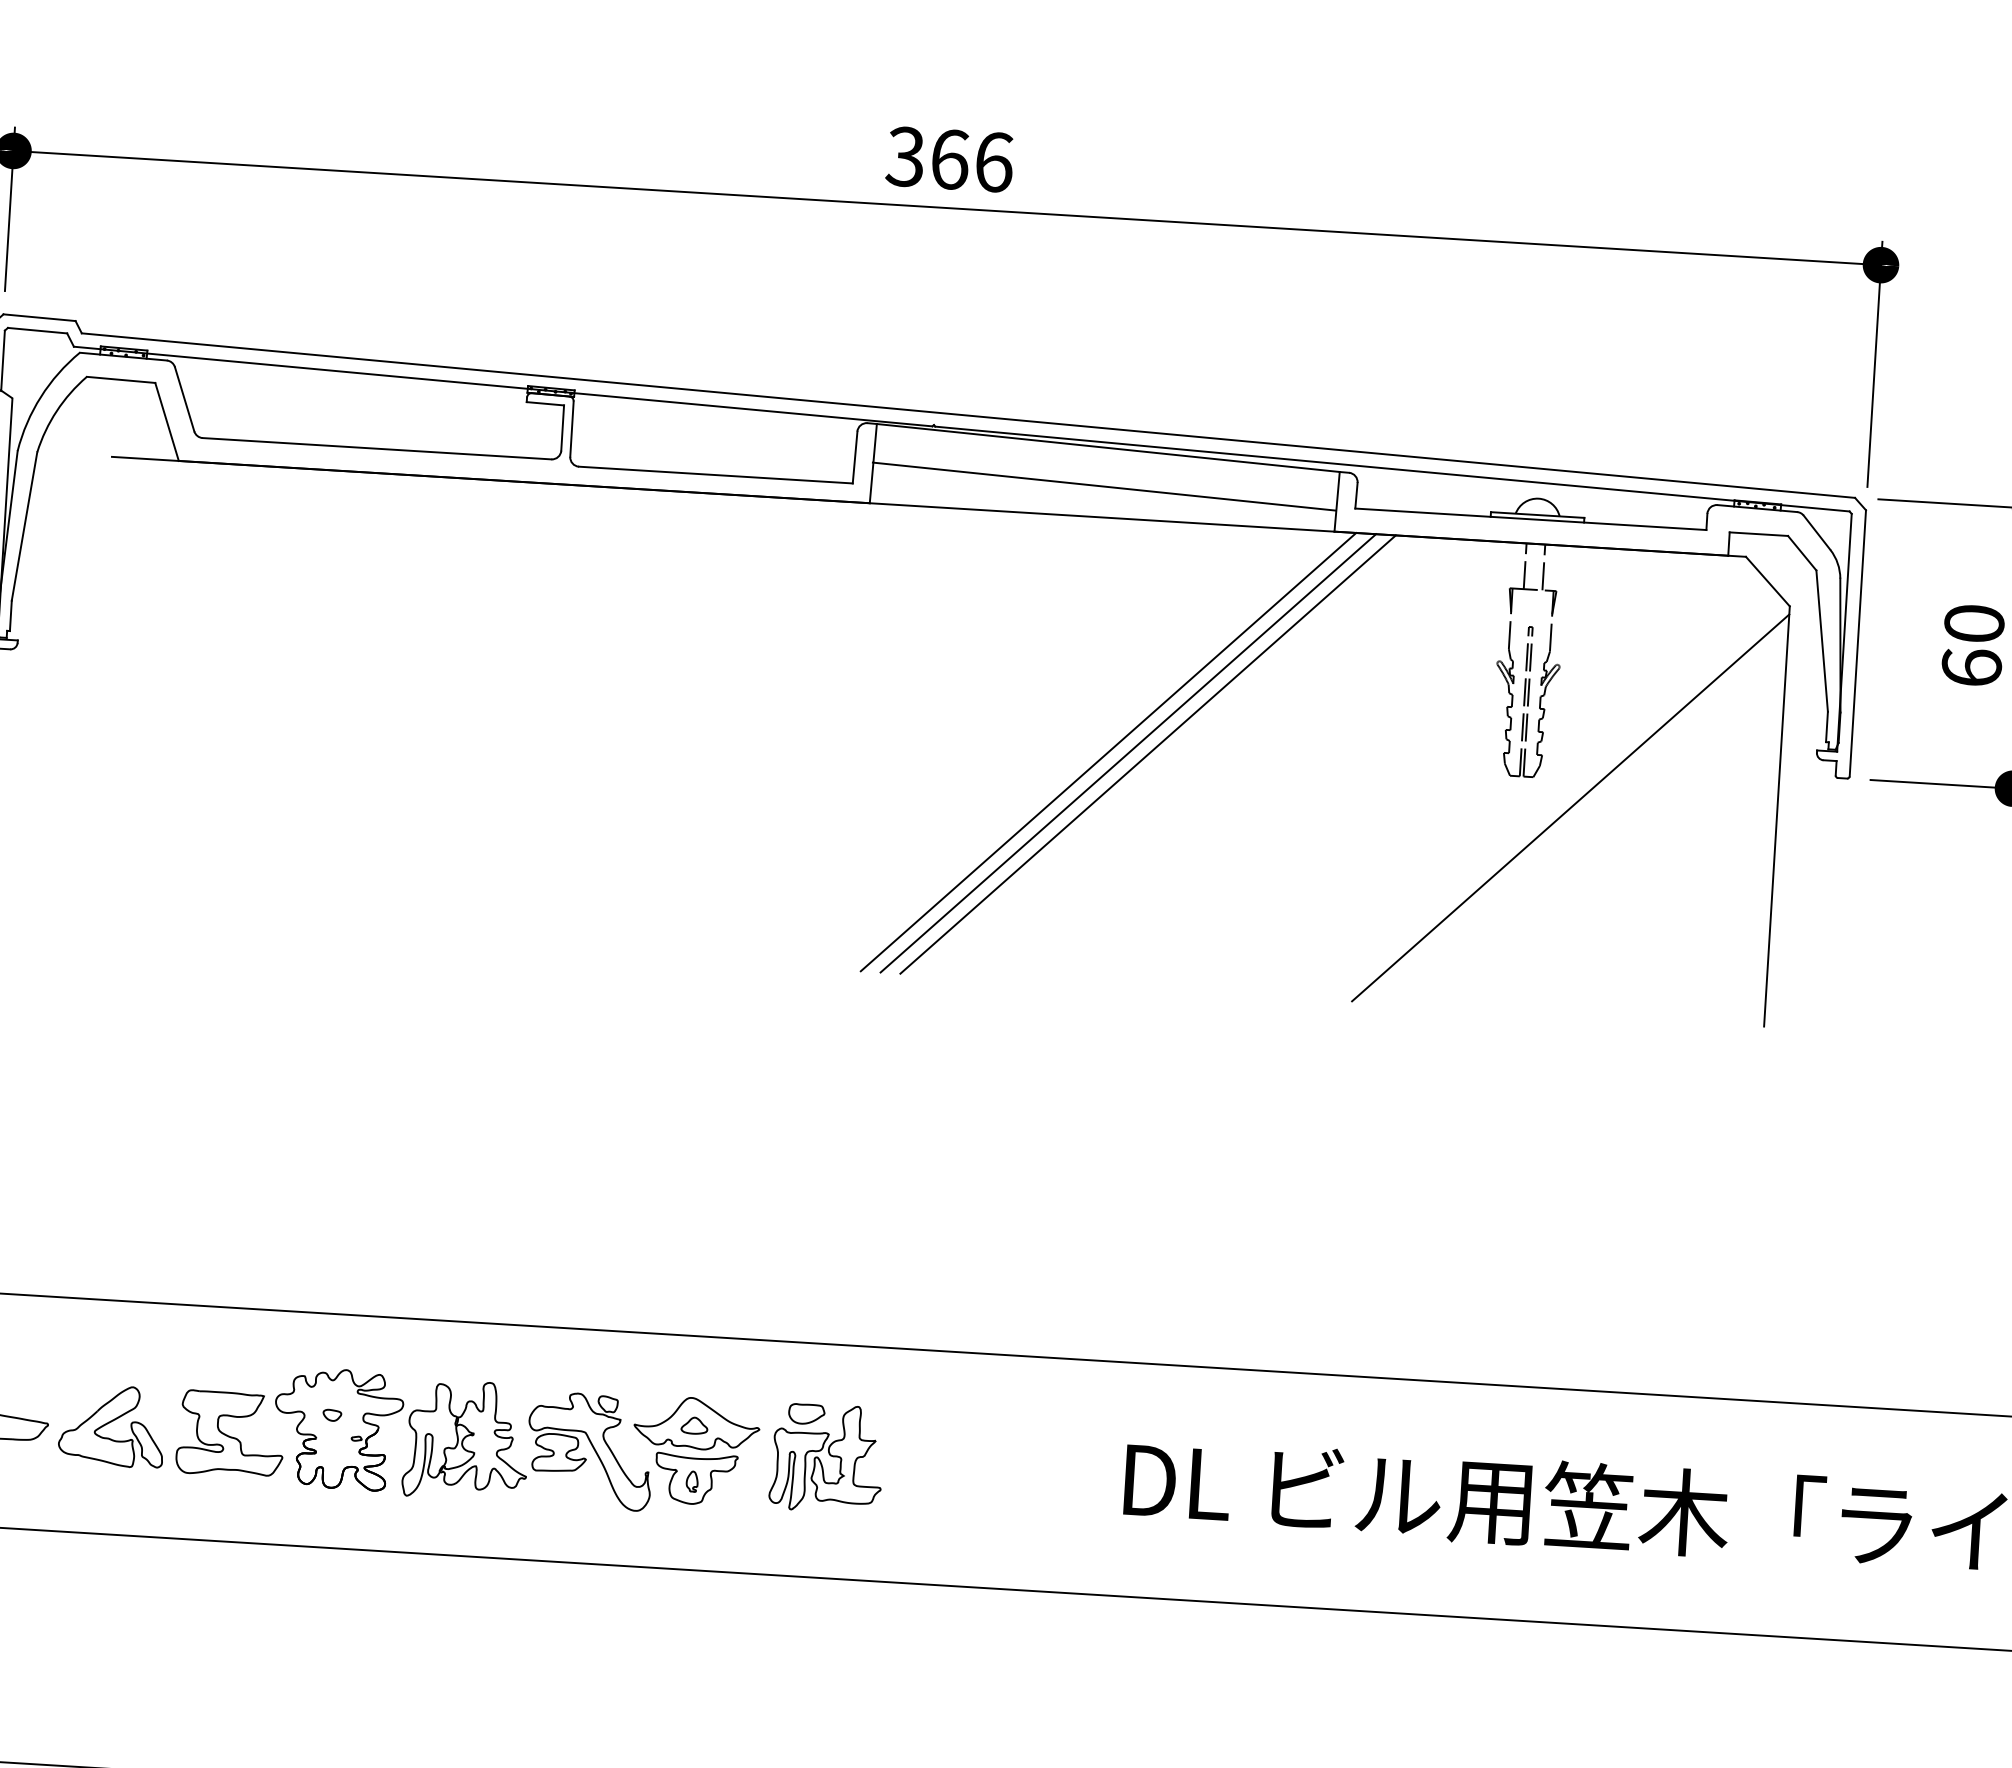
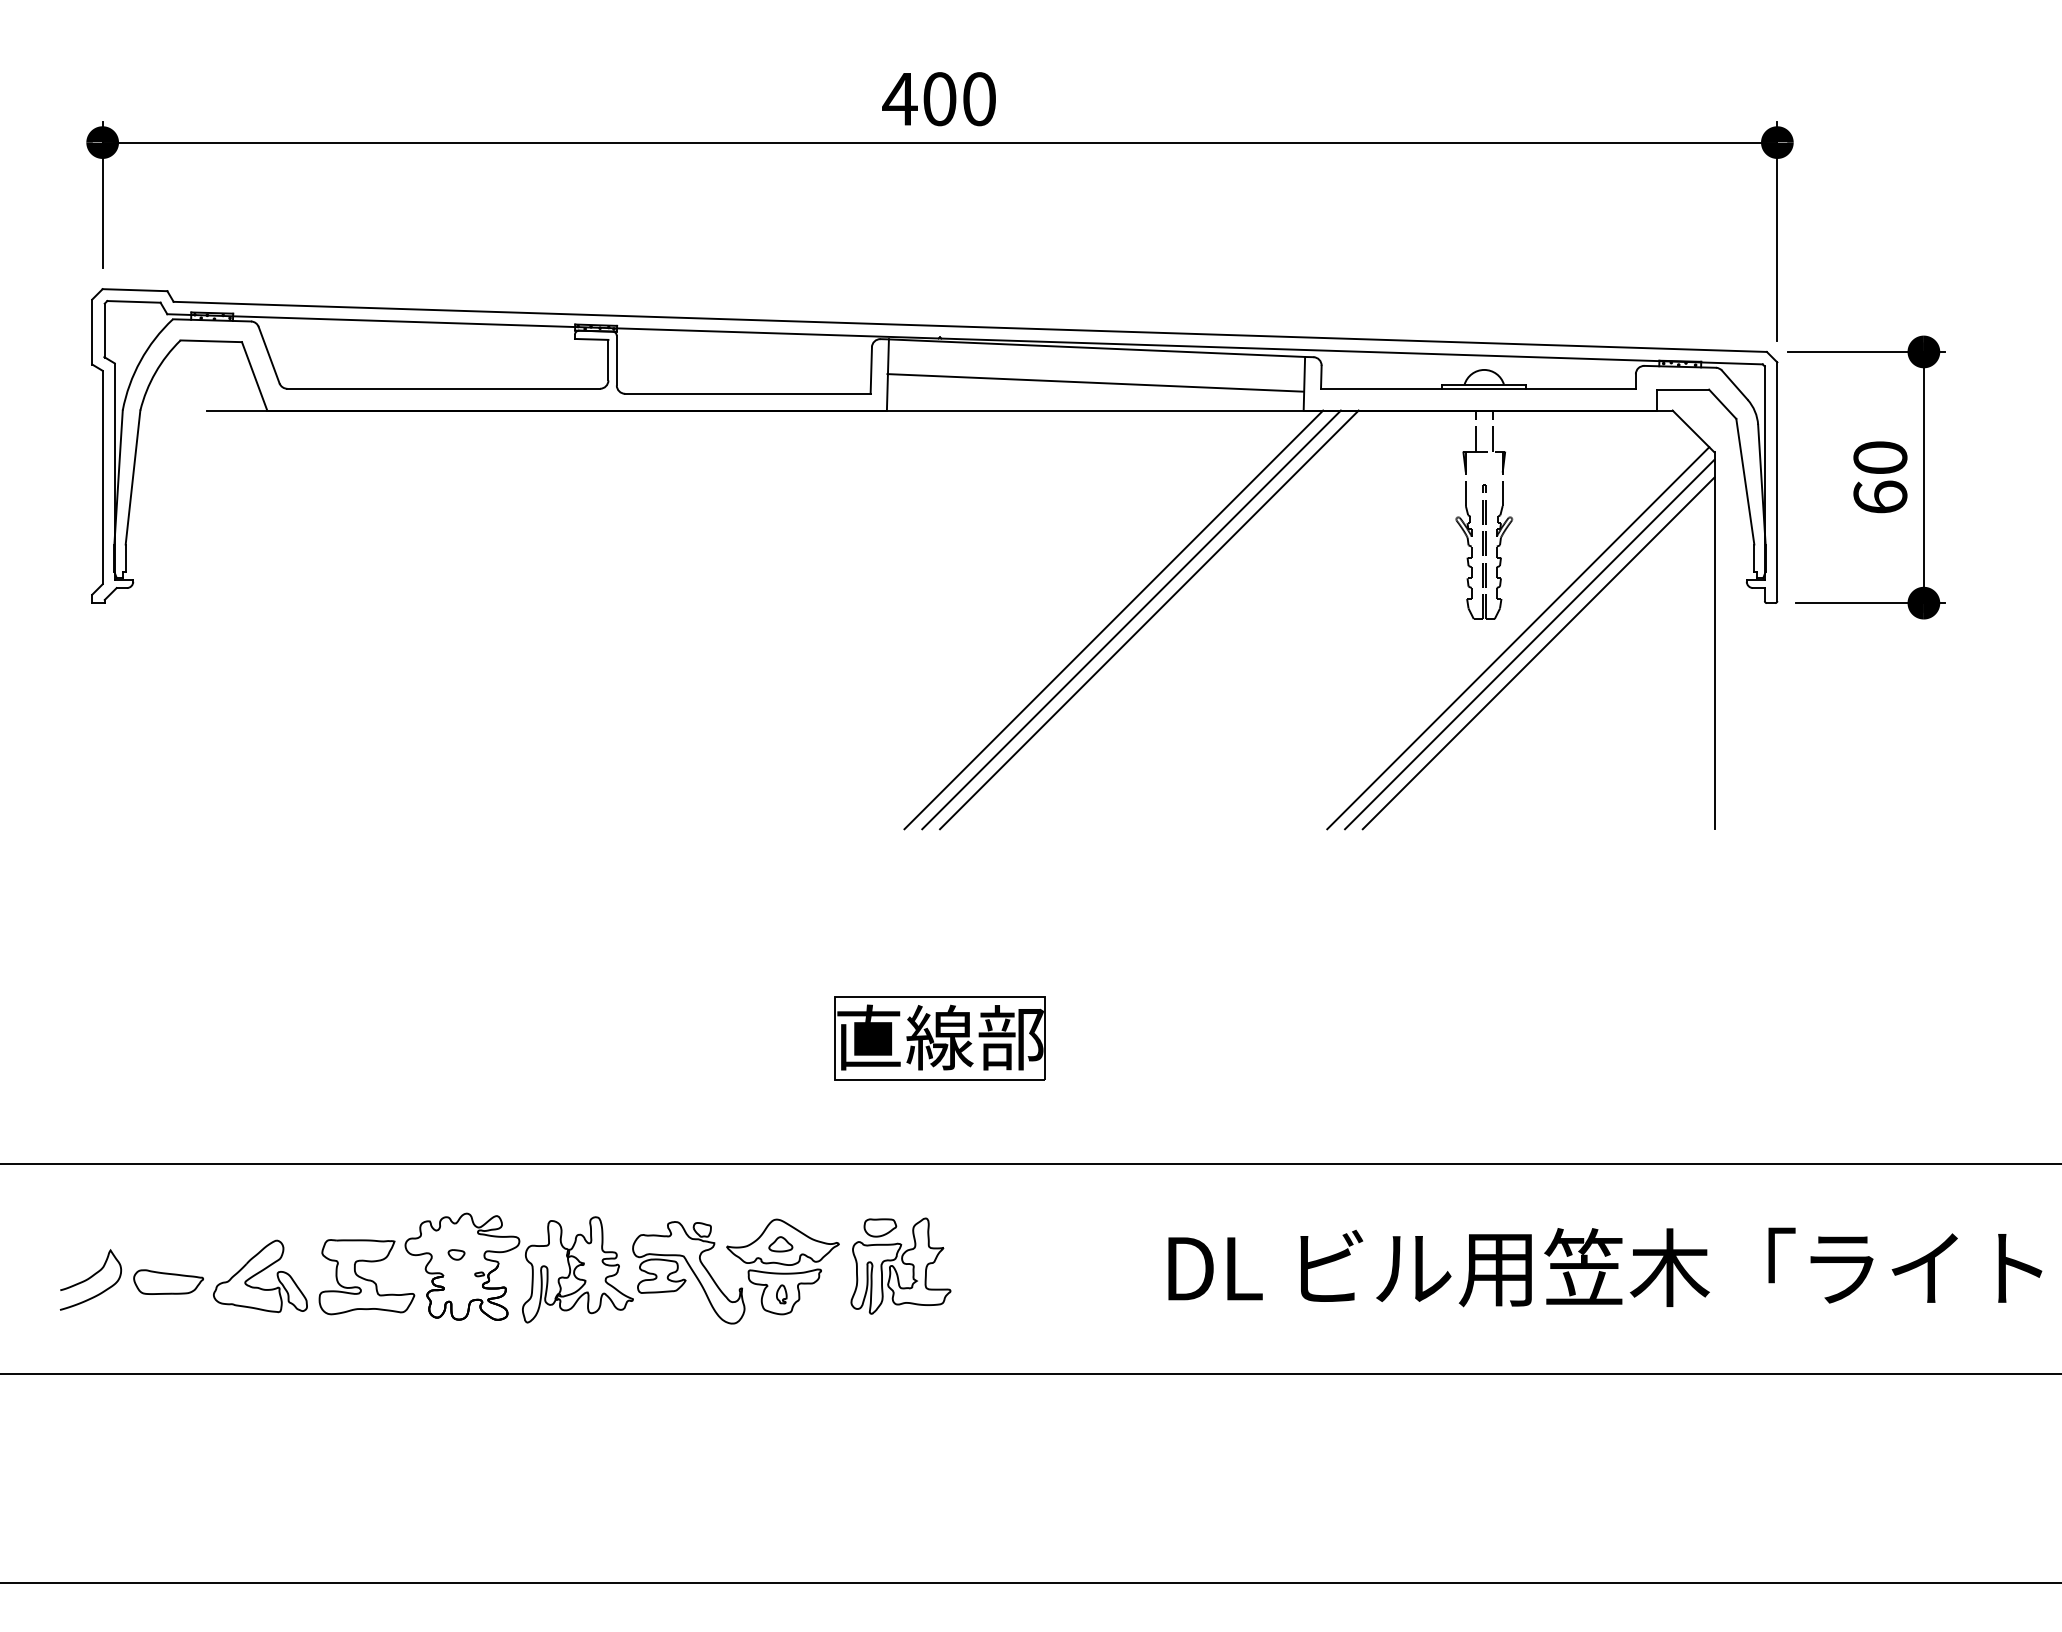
text: (949, 159) -> (939, 99), 366 -> 400
line: (1558, 800) -> (1518, 638), added
line: (1579, 818) -> (1538, 653), added
part: (885, 1207) -> (939, 1038), added

